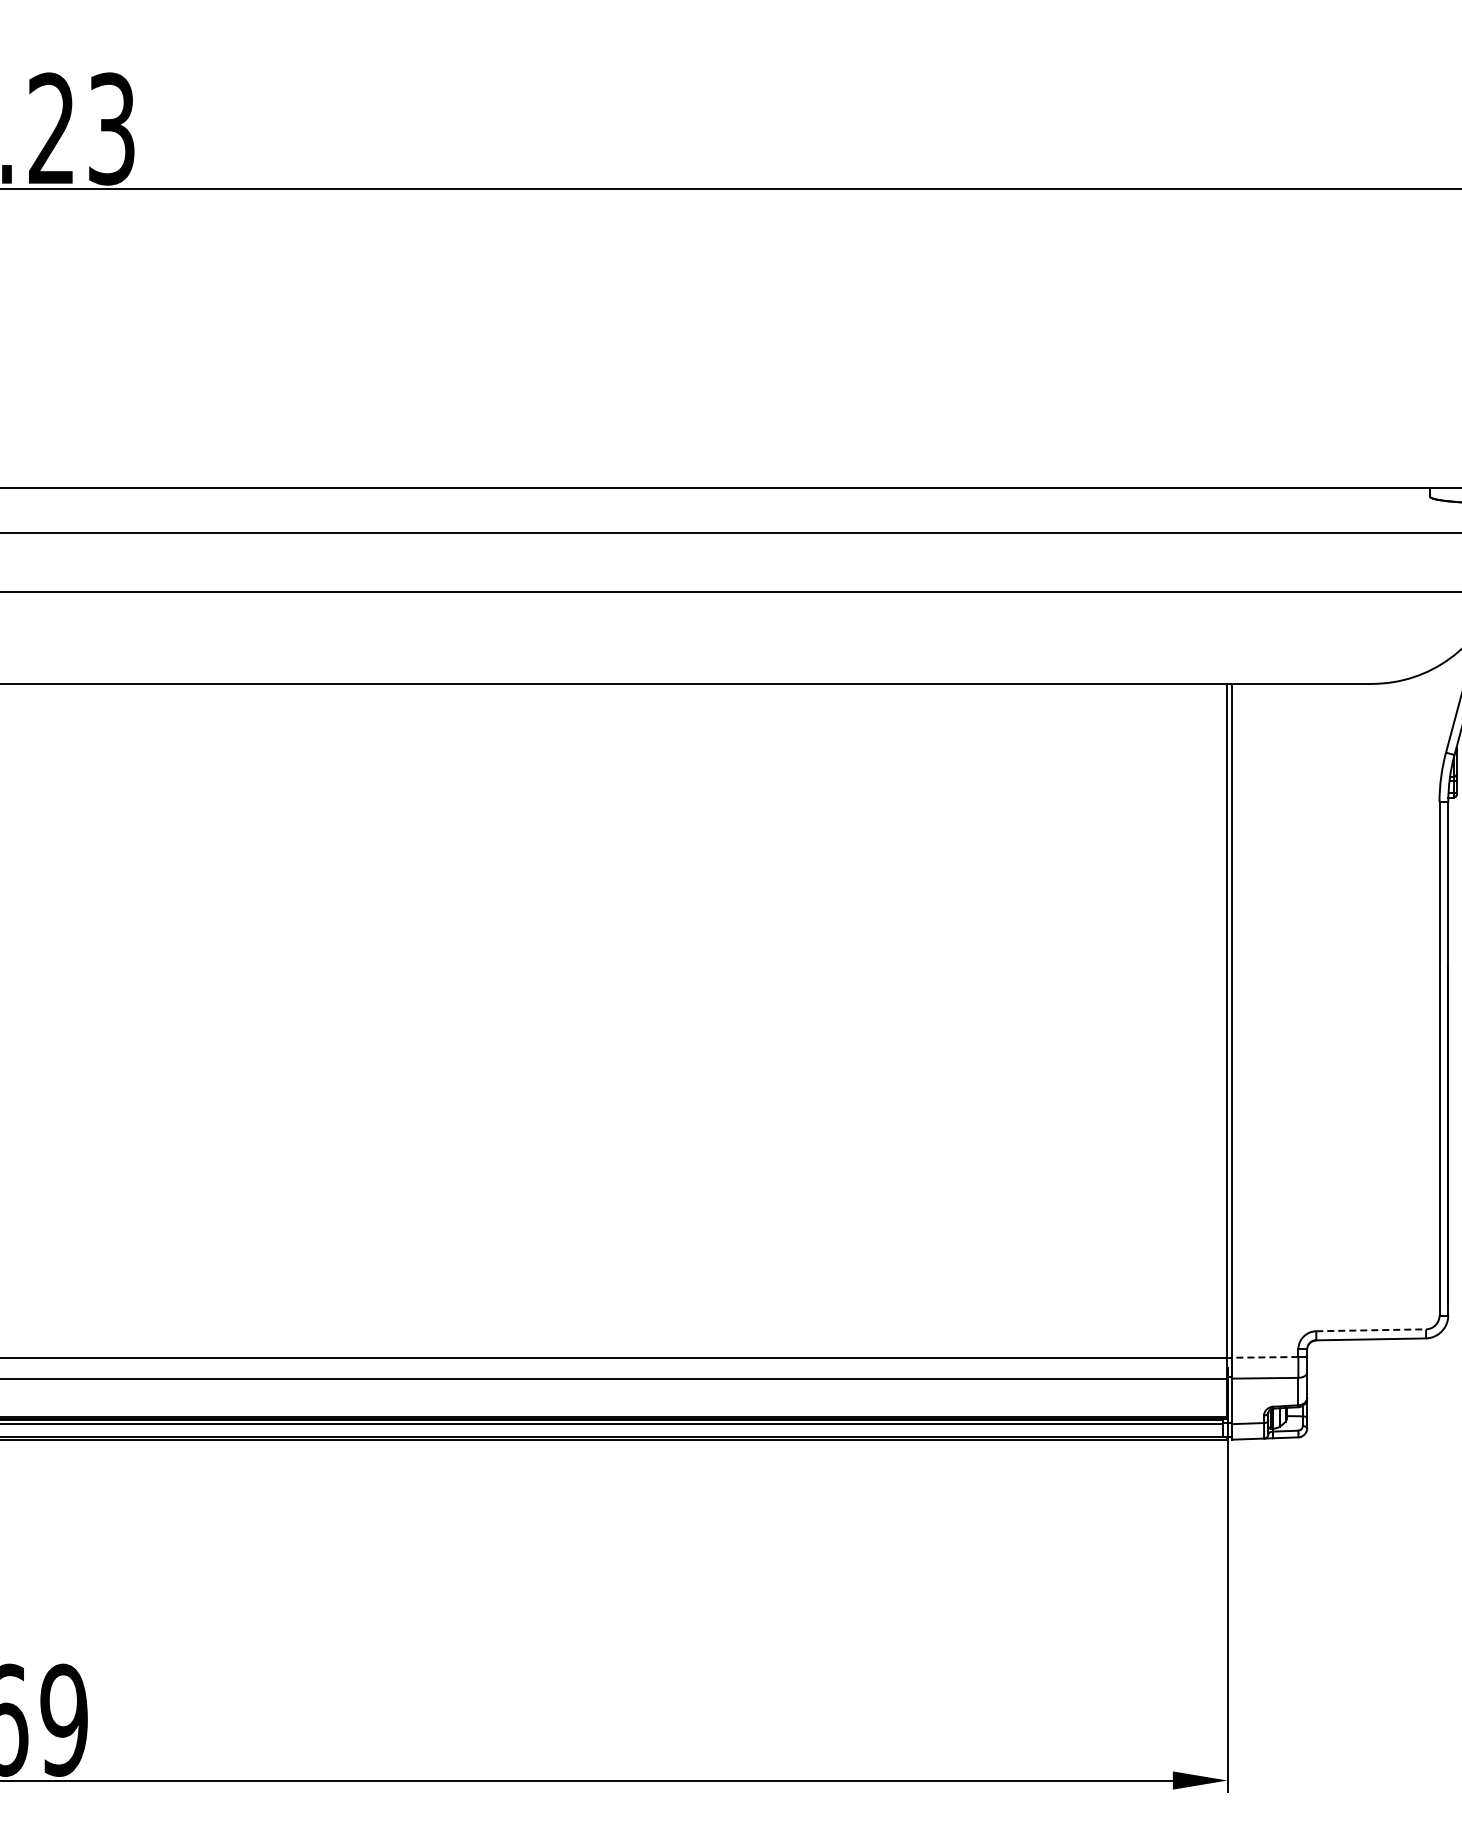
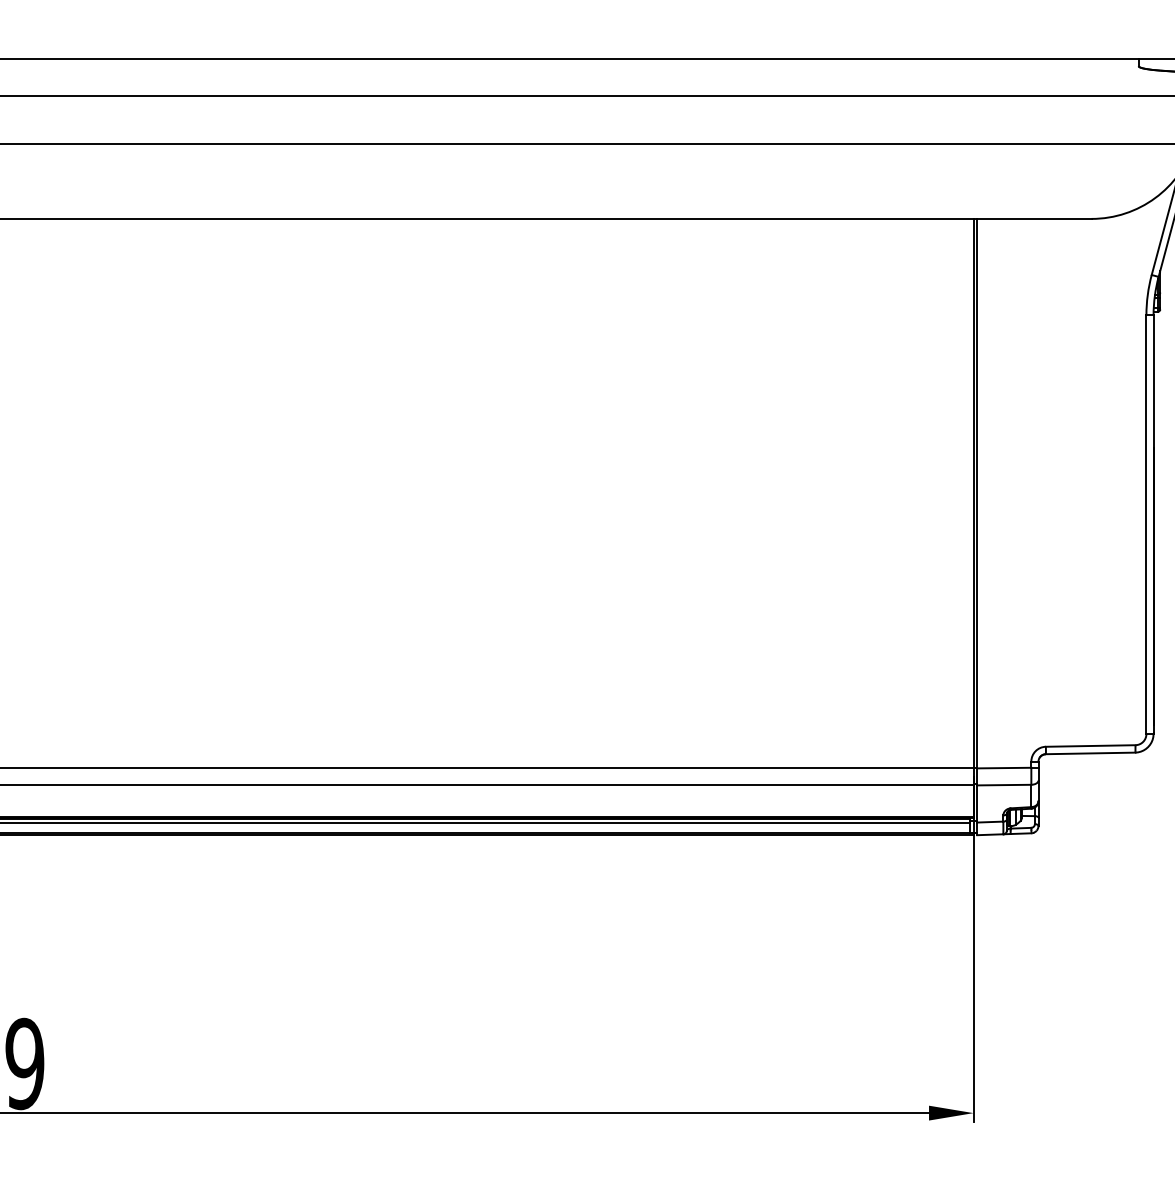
line: (1371, 1330) -> (1090, 746), dashed -> solid
line: (1264, 1357) -> (1003, 768), dashed -> solid

